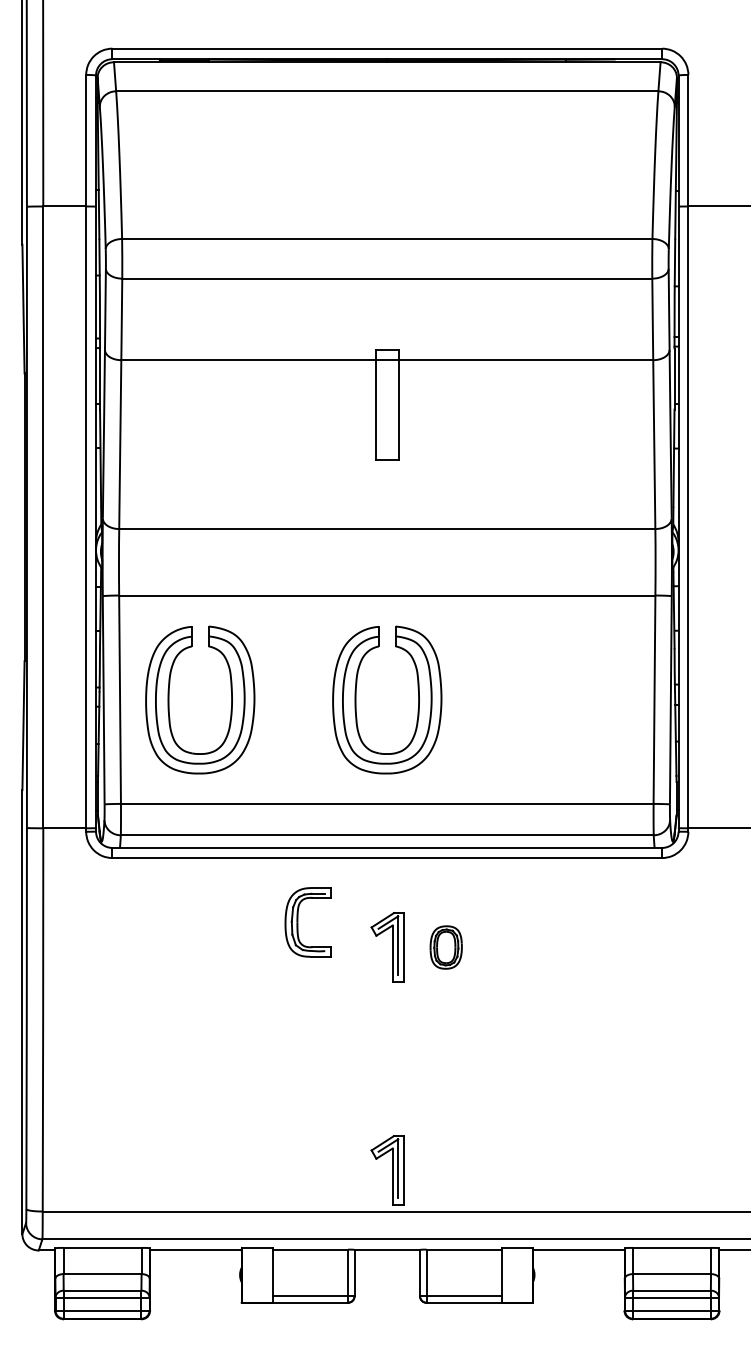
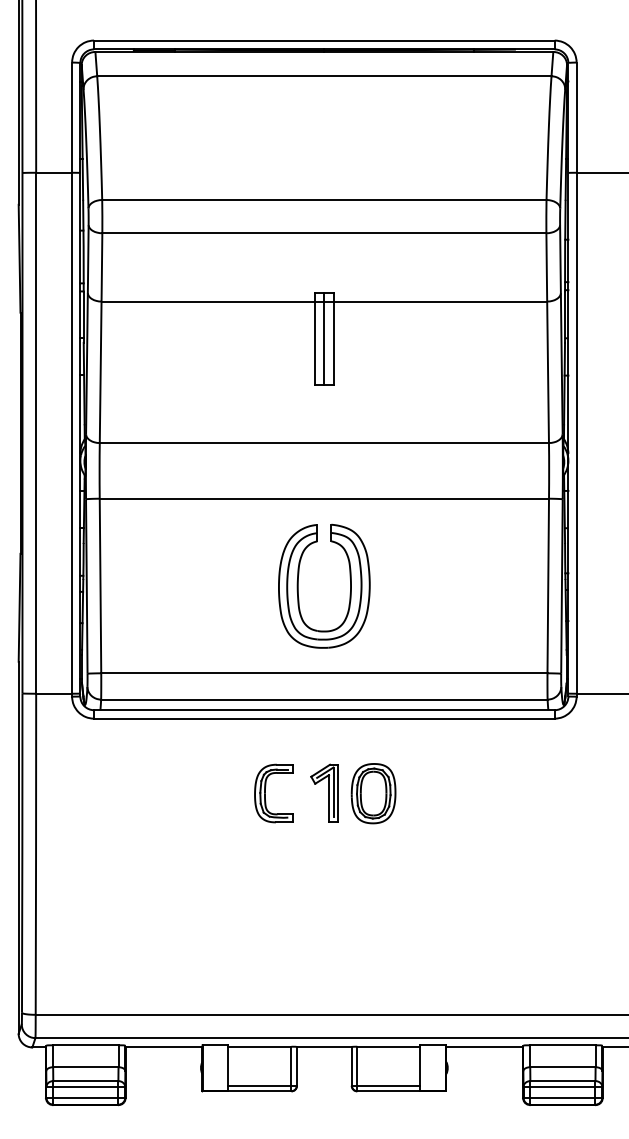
line: (387, 404) -> (324, 338), added
part: (169, 699) -> (141, 585), removed
part: (298, 922) -> (265, 793), moved
part: (446, 947) -> (373, 793), size x1.67
part: (387, 1170) -> (324, 980), removed

